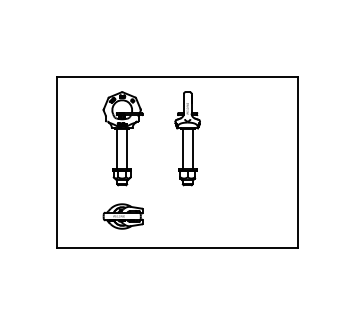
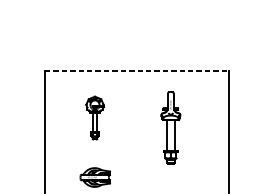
line: (177, 77) -> (137, 71), solid -> dashed
part: (122, 138) -> (94, 117), size x0.6
part: (187, 138) -> (170, 127), moved

